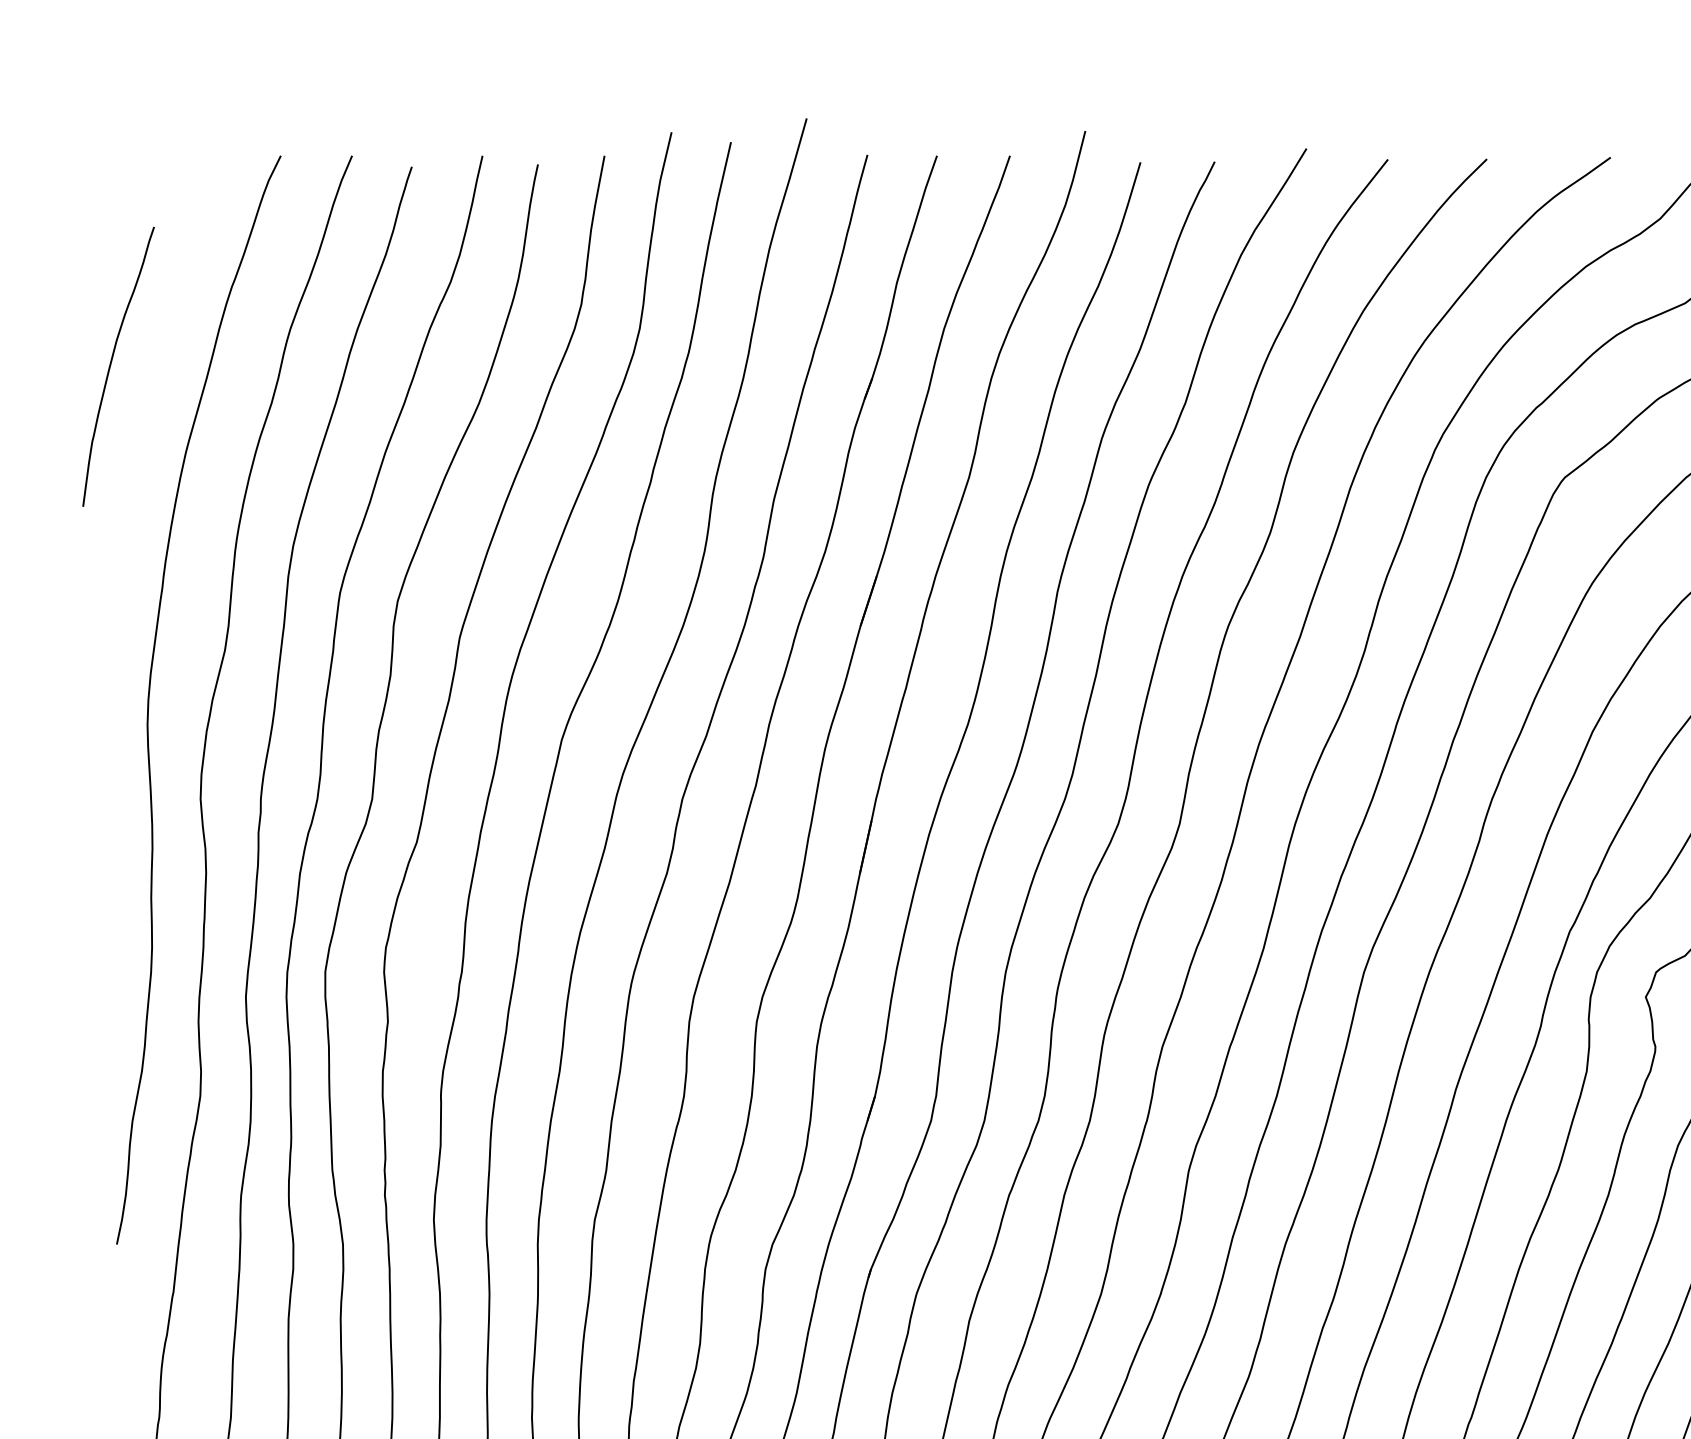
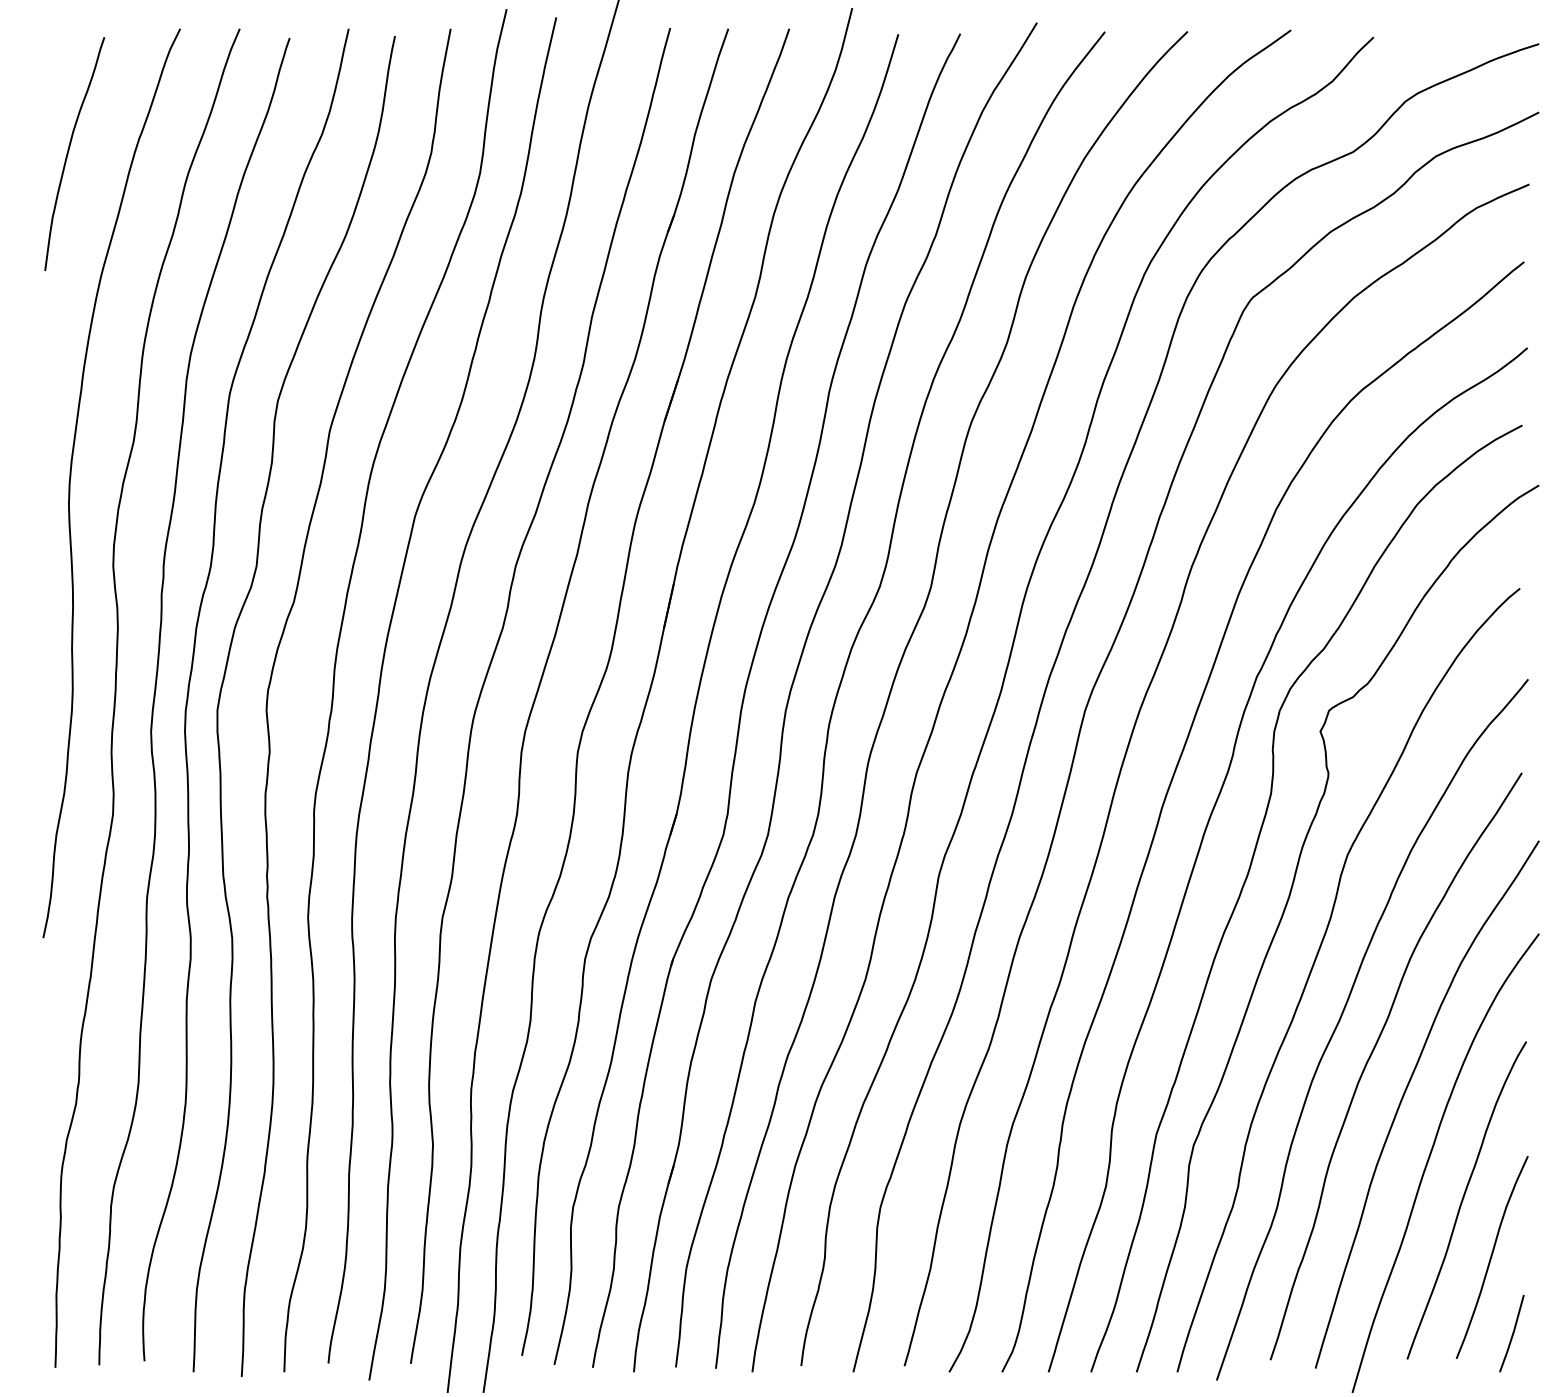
curve: (112, 363) -> (69, 151), moved

